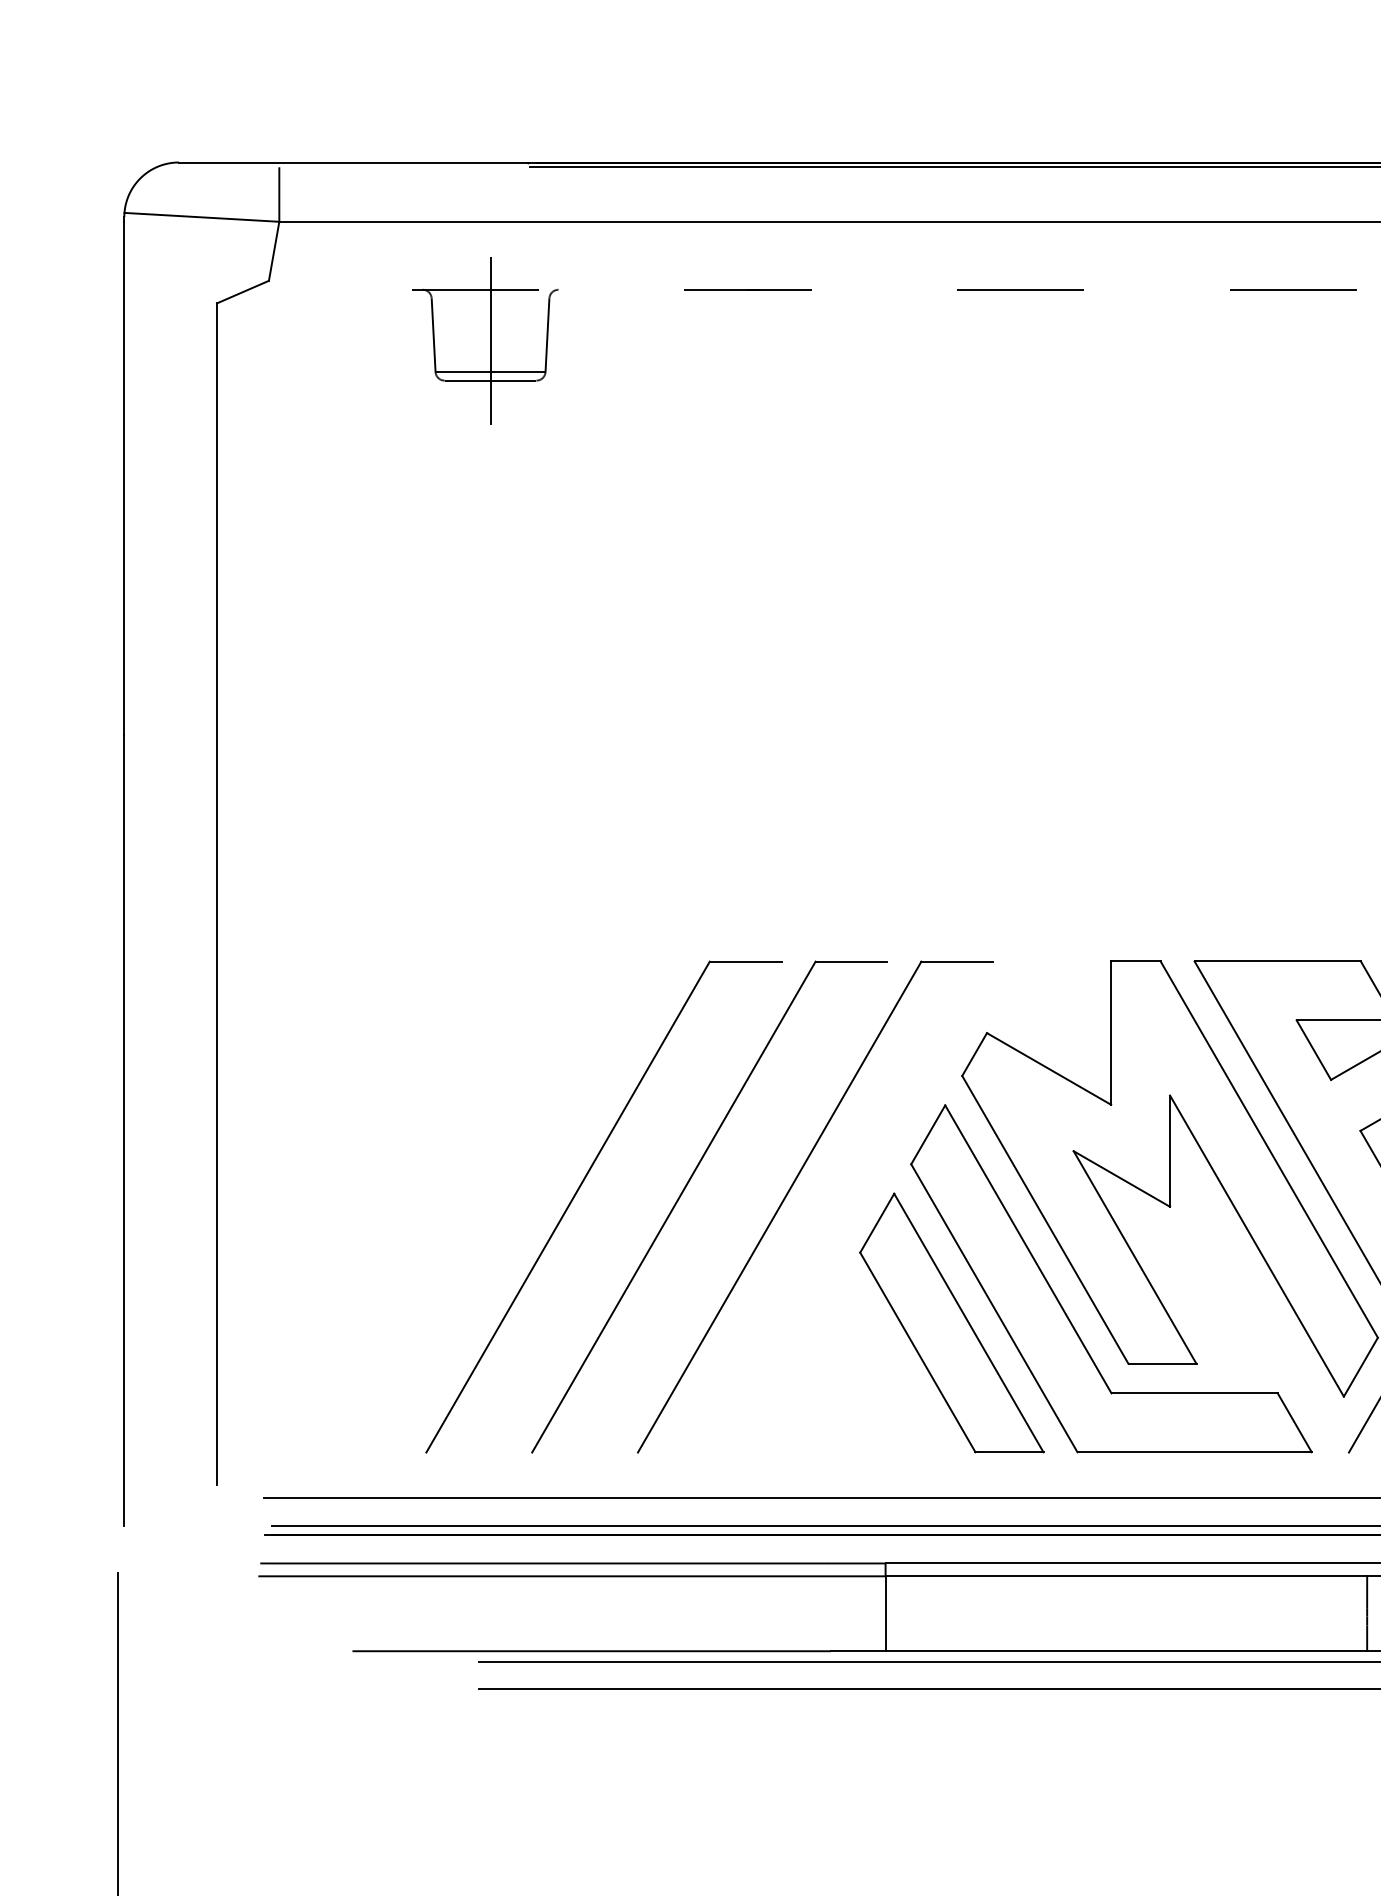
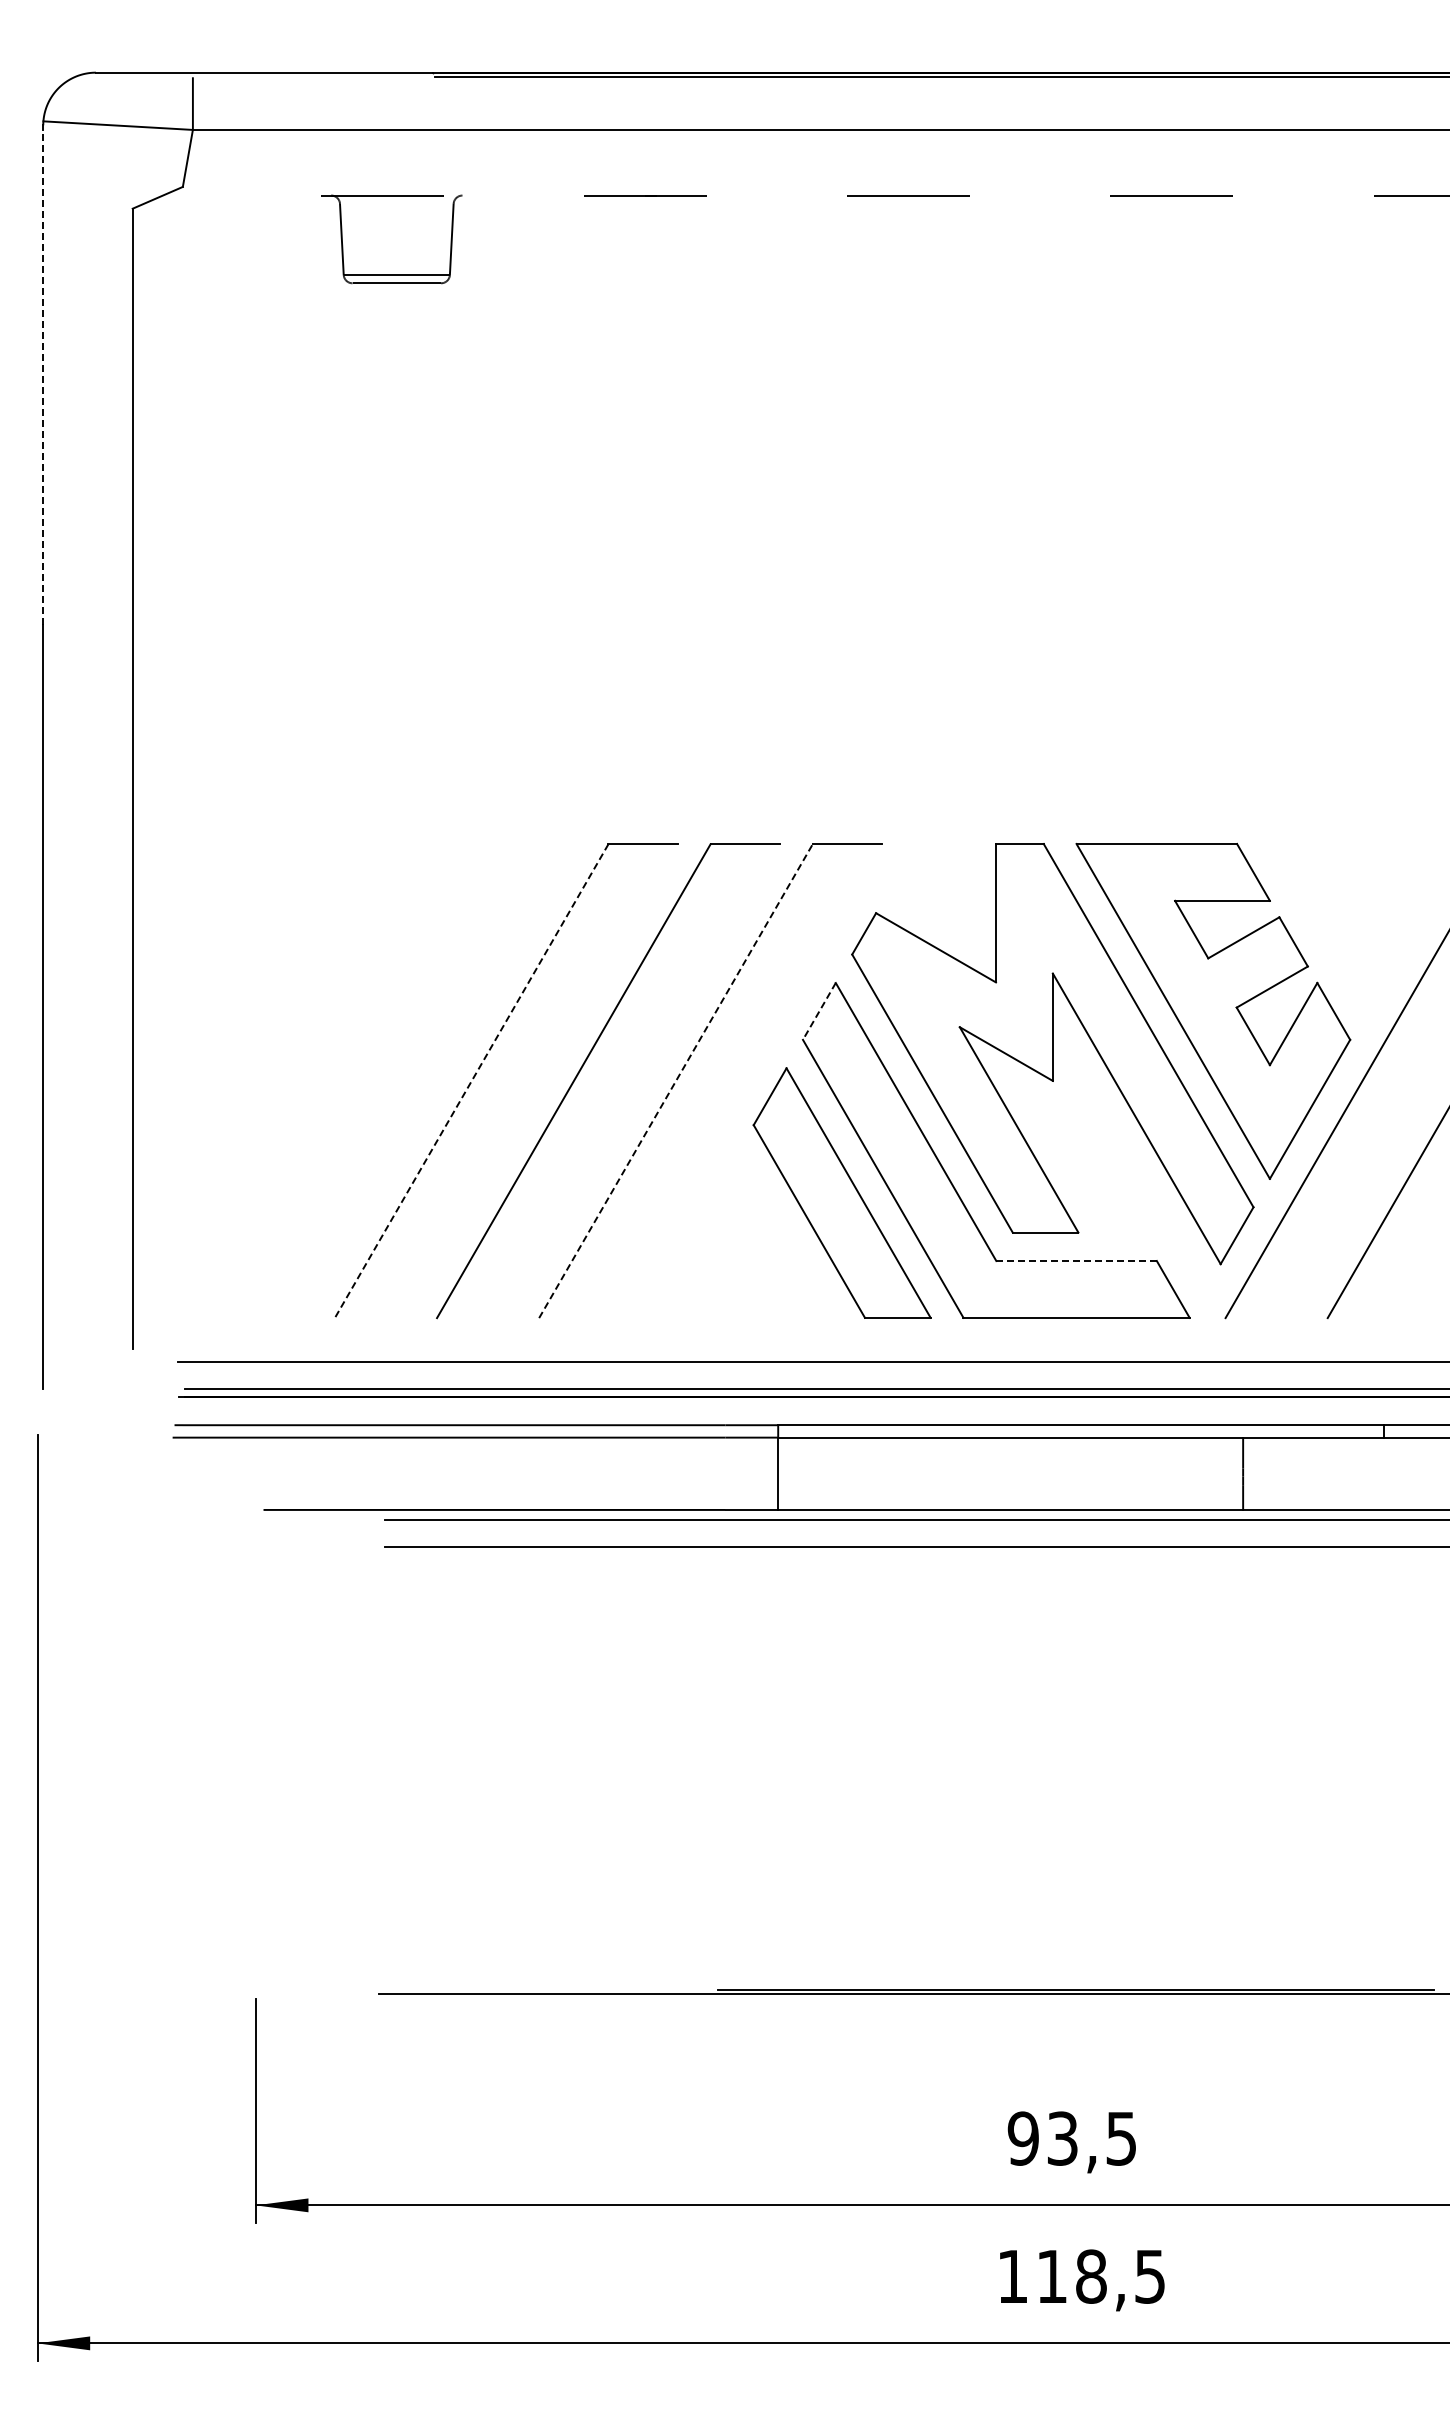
line: (490, 341) -> (396, 245), removed
line: (124, 478) -> (43, 377), solid -> dashed
line: (928, 1134) -> (819, 1011), solid -> dashed
line: (567, 1207) -> (471, 1081), solid -> dashed
line: (779, 1207) -> (675, 1081), solid -> dashed
line: (1195, 1393) -> (1077, 1261), solid -> dashed

